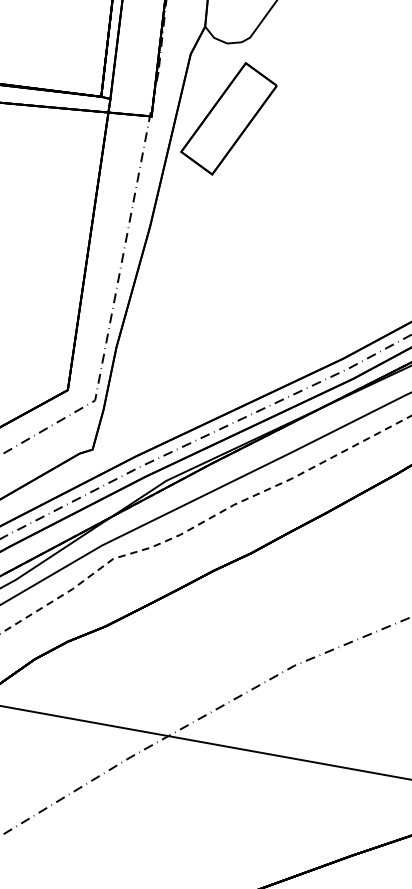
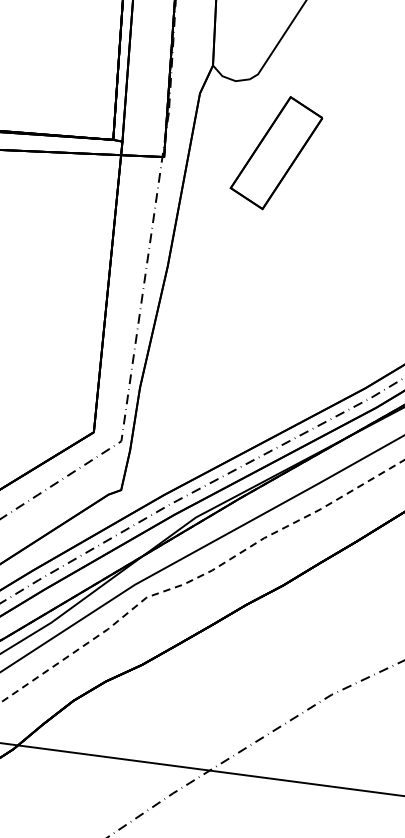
part: (228, 118) -> (276, 152), moved

